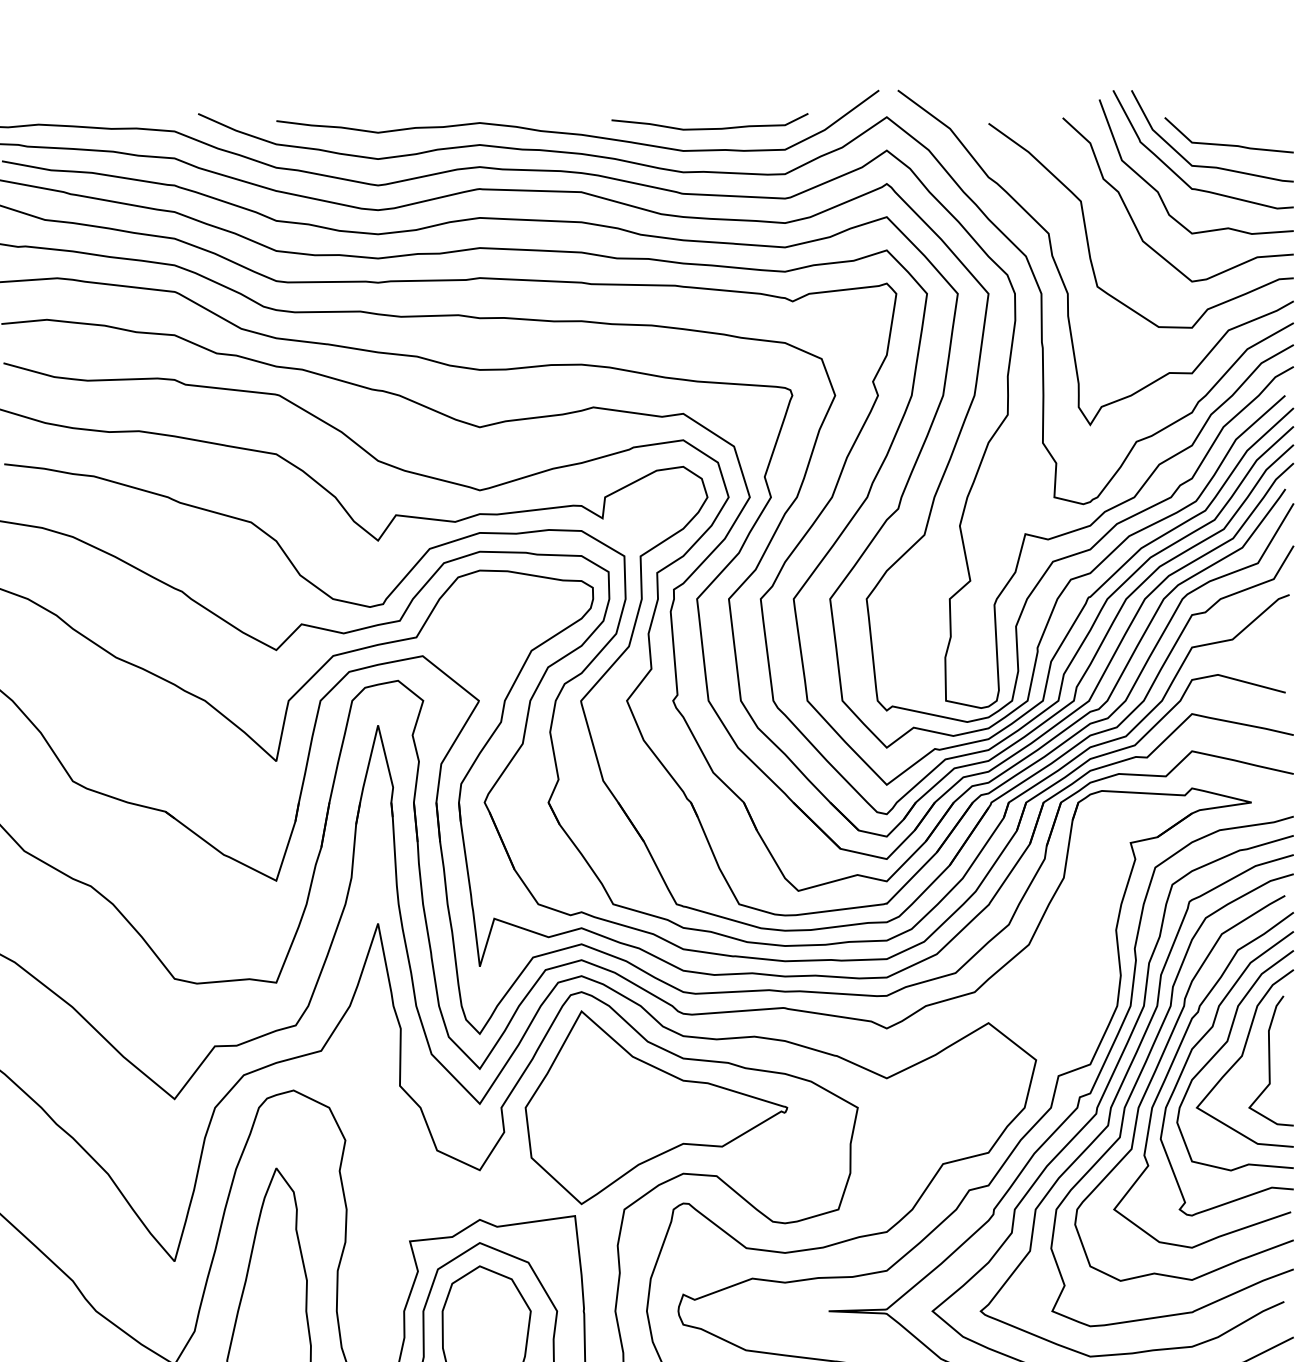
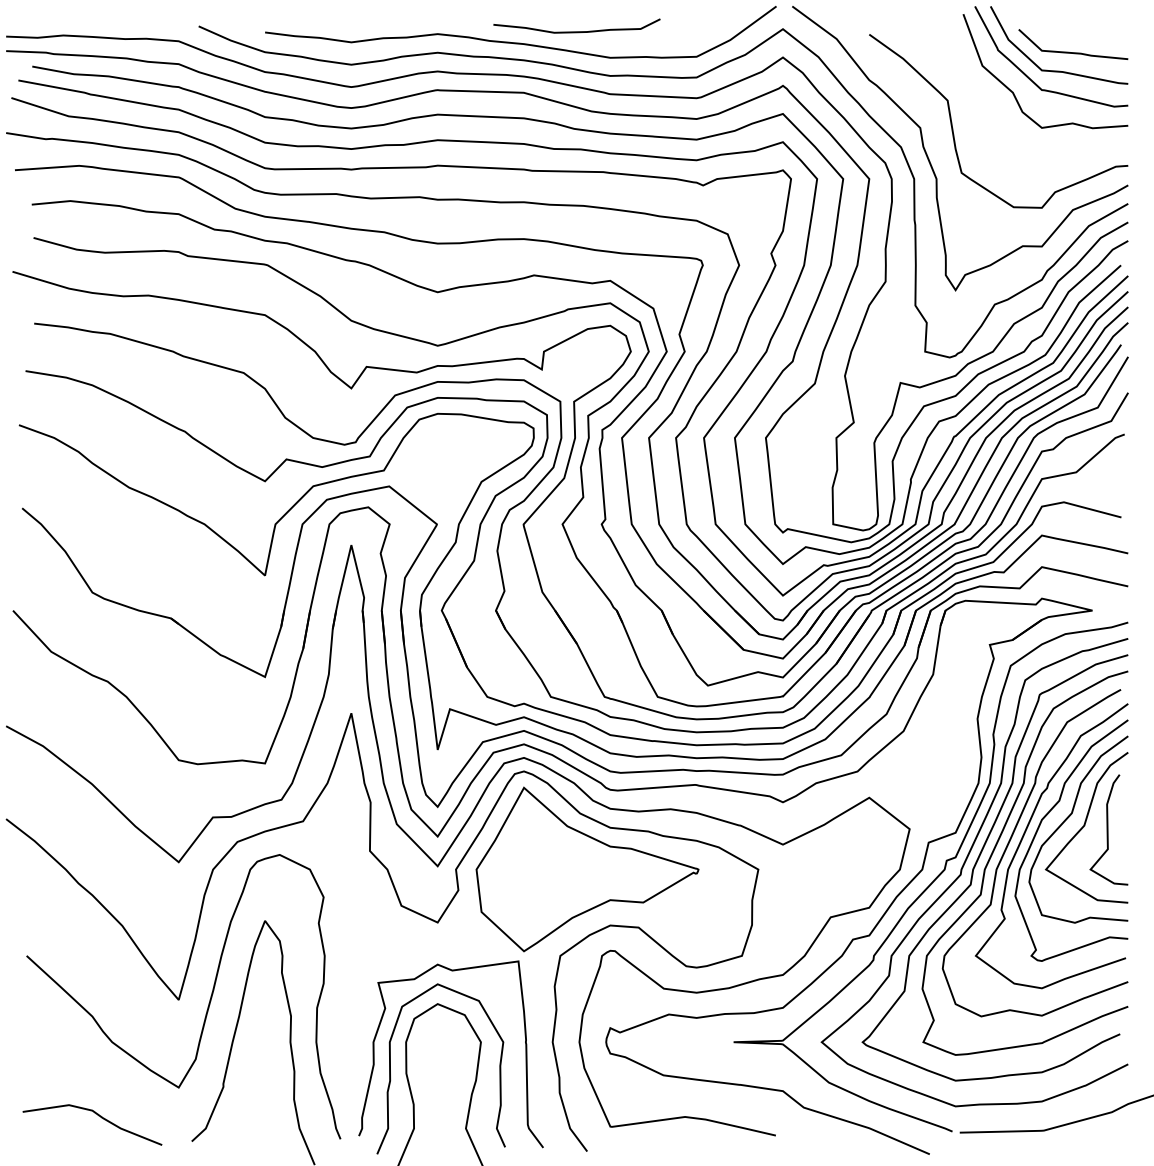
curve: (709, 128) -> (576, 31), moved
curve: (1134, 222) -> (993, 118), removed

